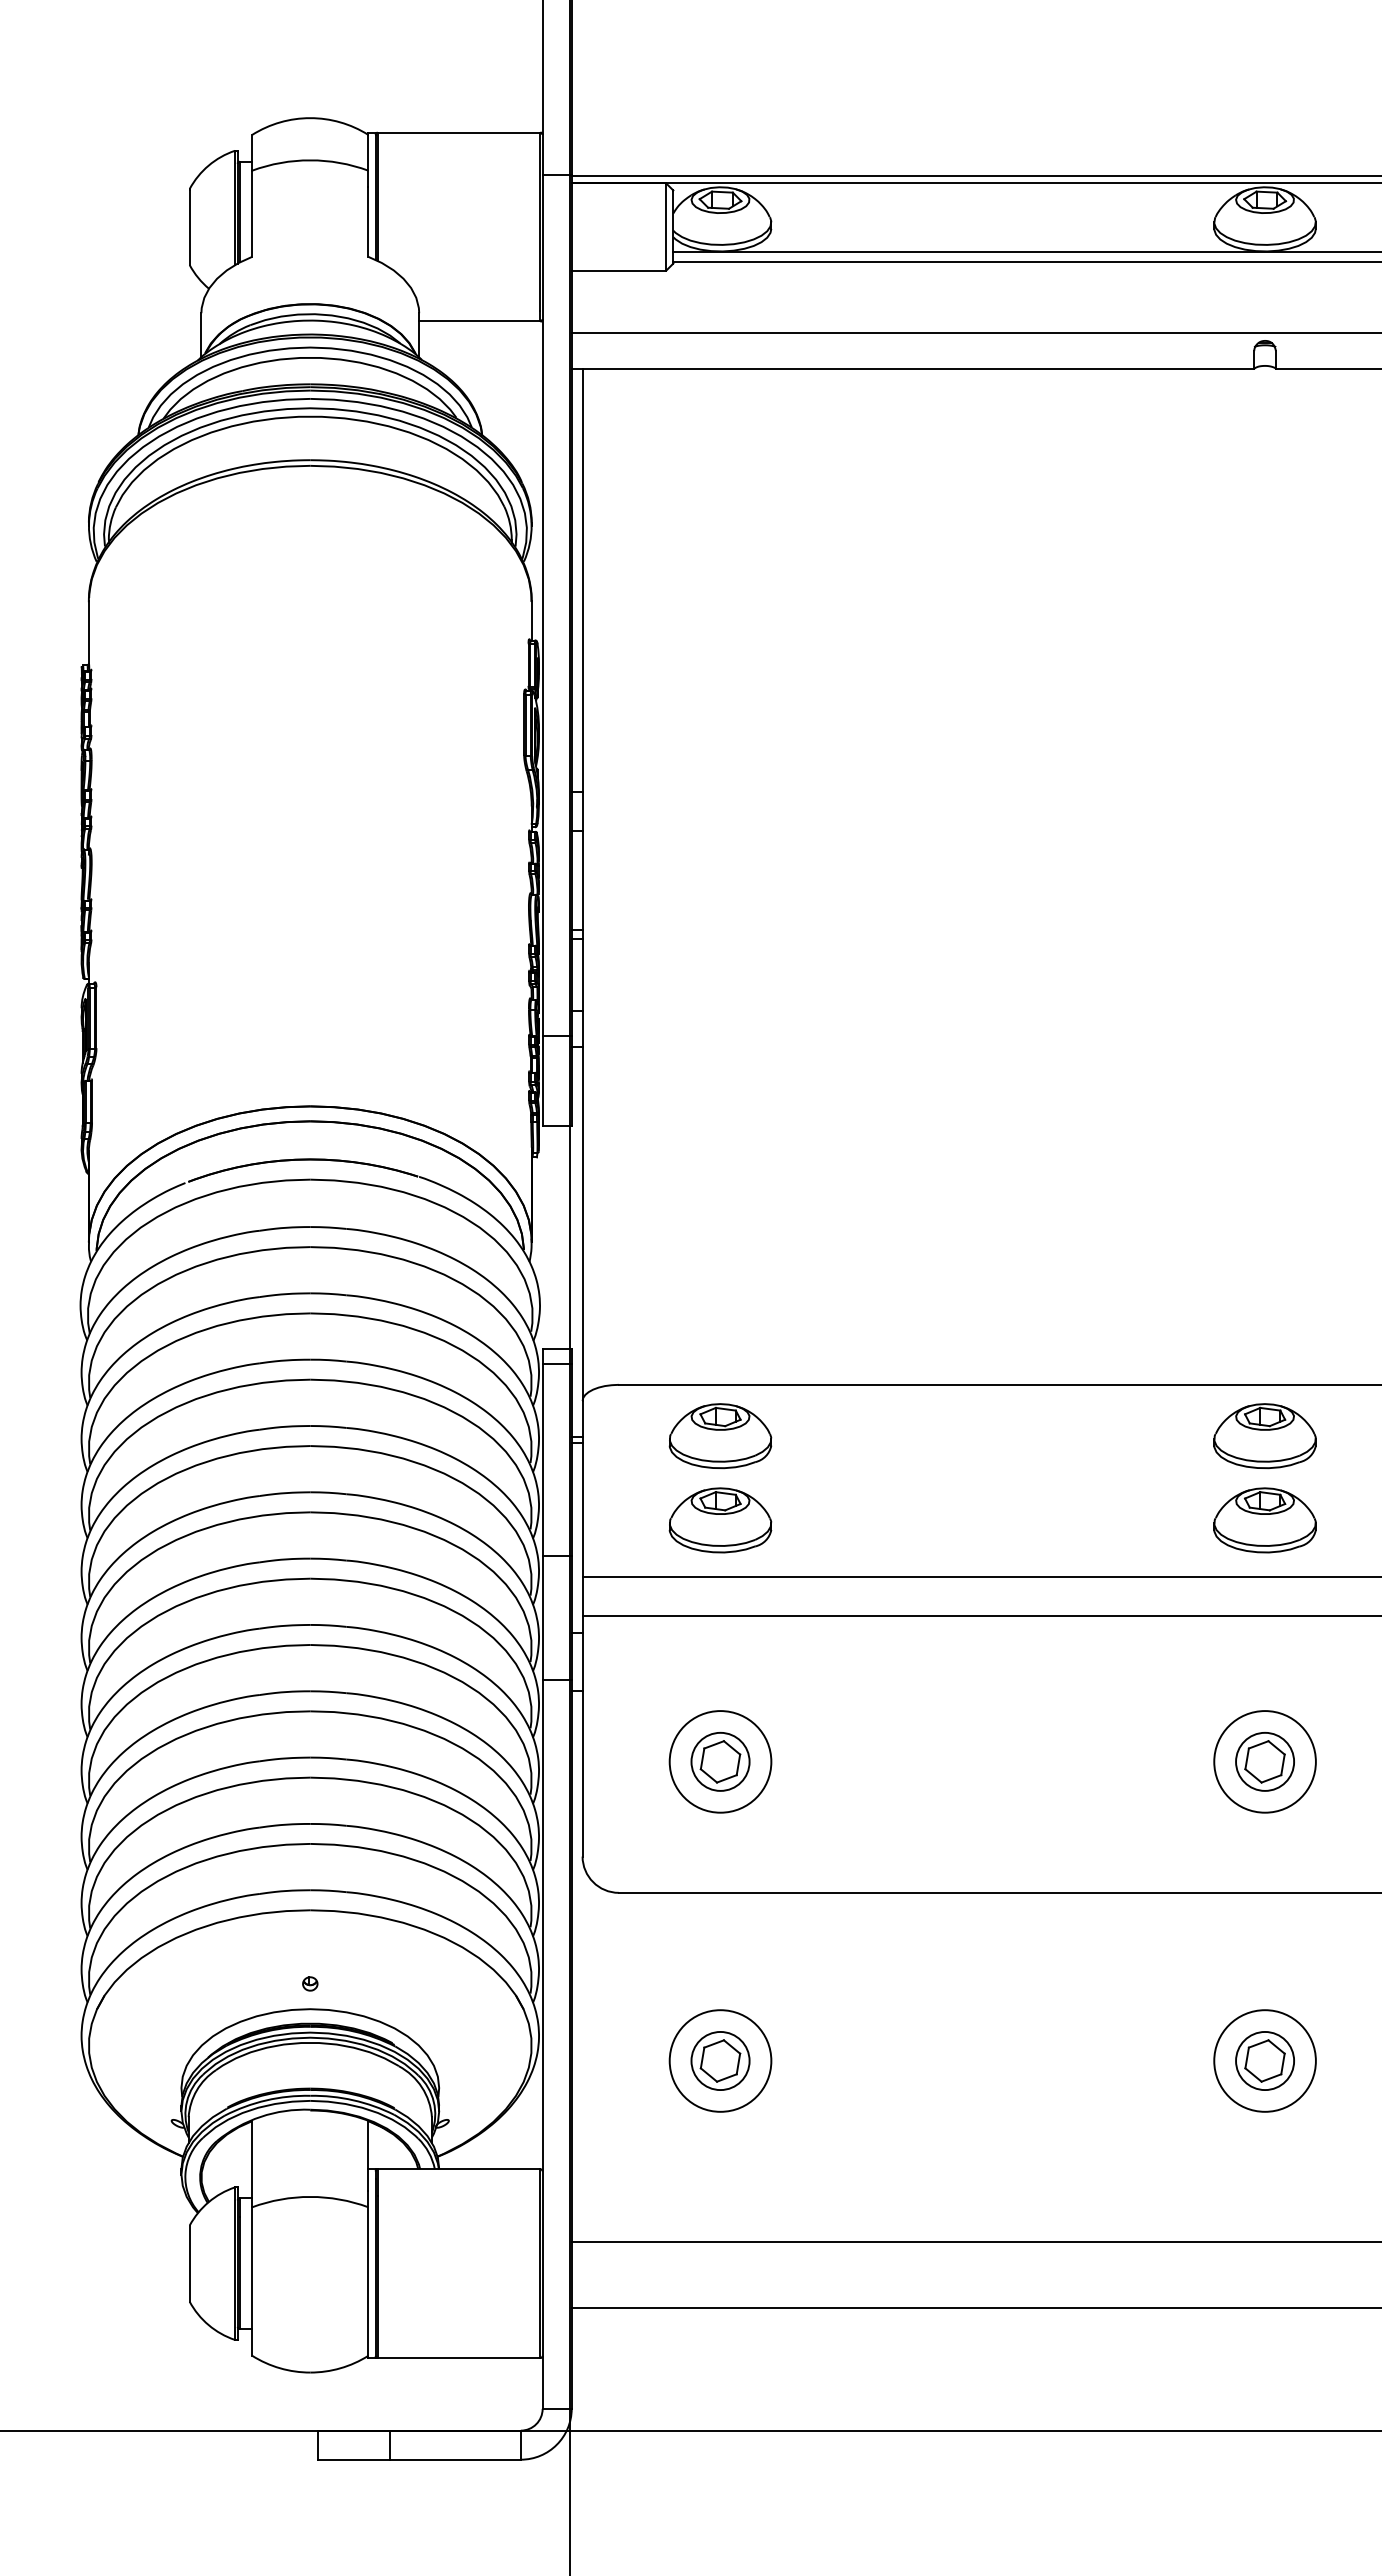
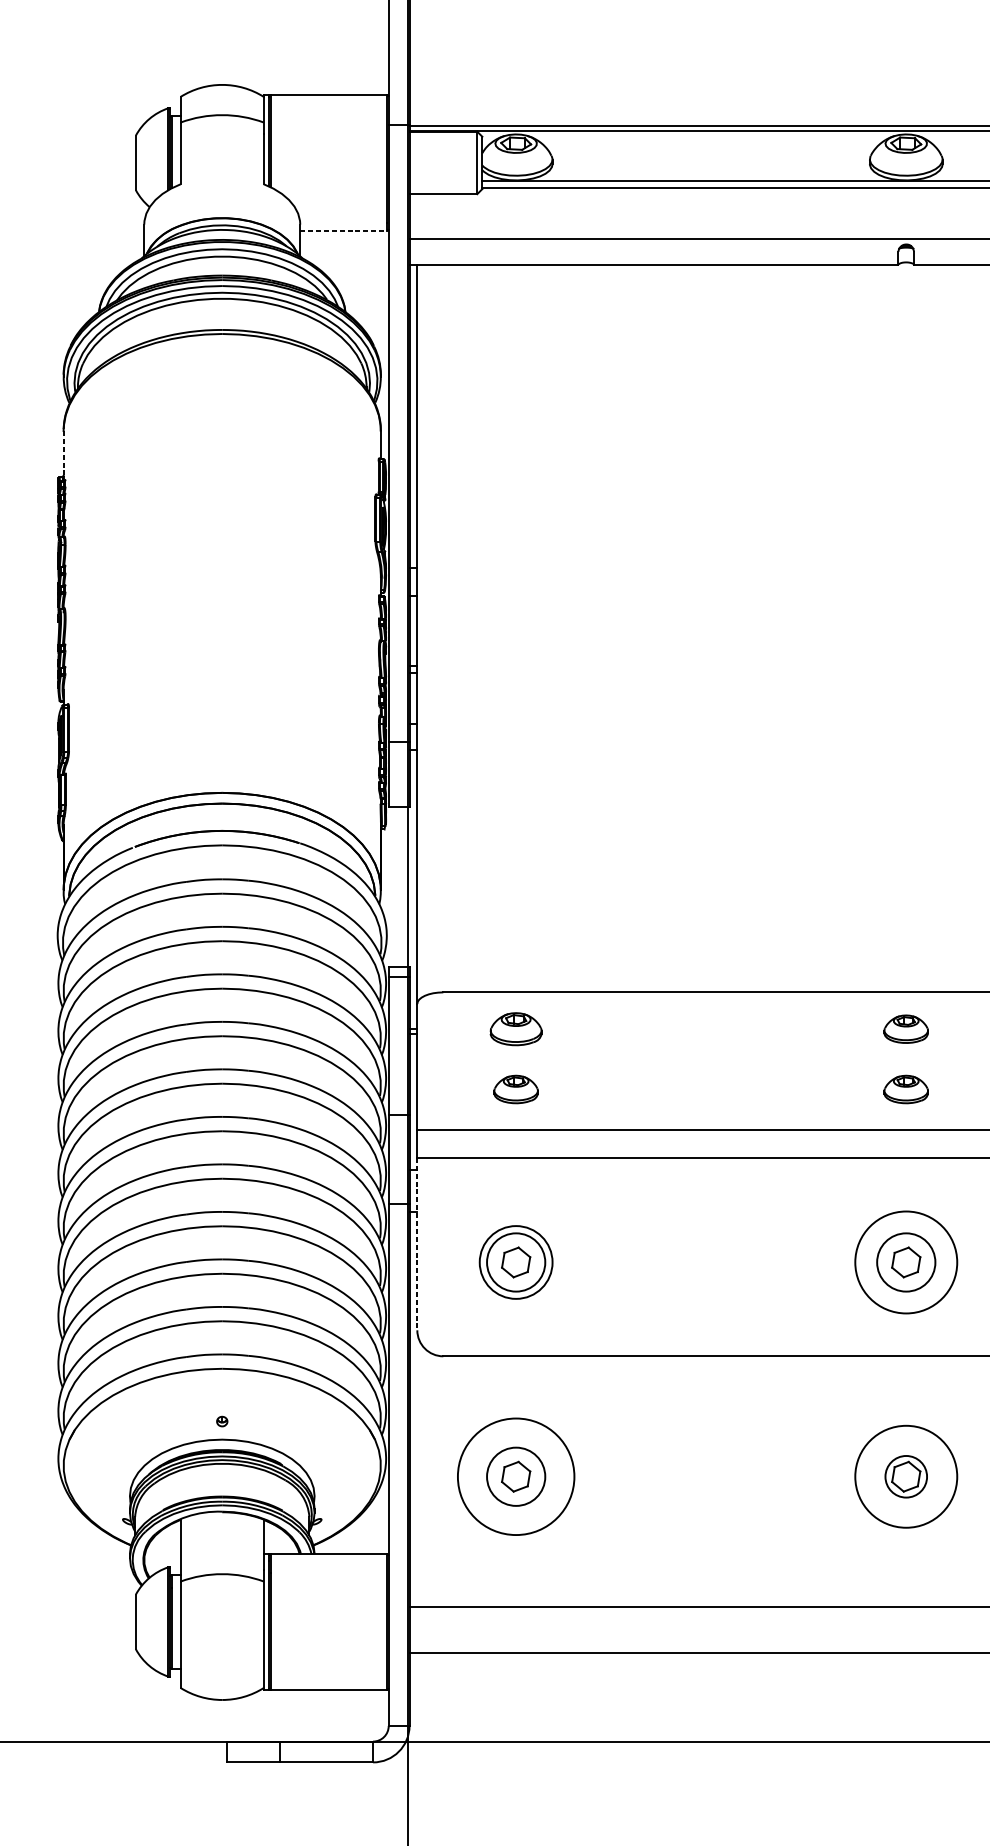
line: (479, 321) -> (343, 230), solid -> dashed
line: (88, 633) -> (63, 454), solid -> dashed
part: (720, 1436) -> (516, 1029), size x0.7
part: (1264, 1436) -> (905, 1029), size x0.6
part: (720, 1520) -> (516, 1089), size x0.6
part: (1264, 1520) -> (905, 1089), size x0.6
line: (582, 1736) -> (417, 1244), solid -> dashed
circle: (720, 1761) -> (516, 1262), size x1.4
circle: (1264, 1761) -> (905, 1262), size x1.4
circle: (1265, 1761) -> (906, 1262), size x1.4
circle: (720, 2060) -> (516, 1476), size x1.4
circle: (720, 2060) -> (516, 1476), size x1.6
circle: (1264, 2060) -> (905, 1476), size x1.4

